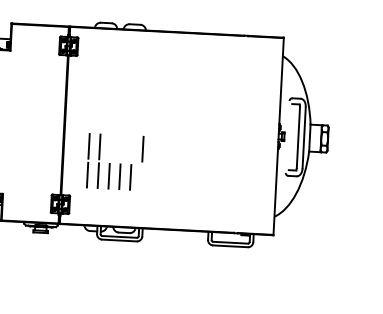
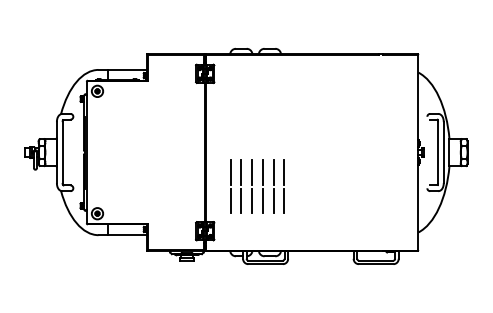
line: (111, 146) -> (252, 171), added
line: (121, 147) -> (262, 171), added
line: (132, 147) -> (273, 171), added
line: (141, 177) -> (284, 200), added

